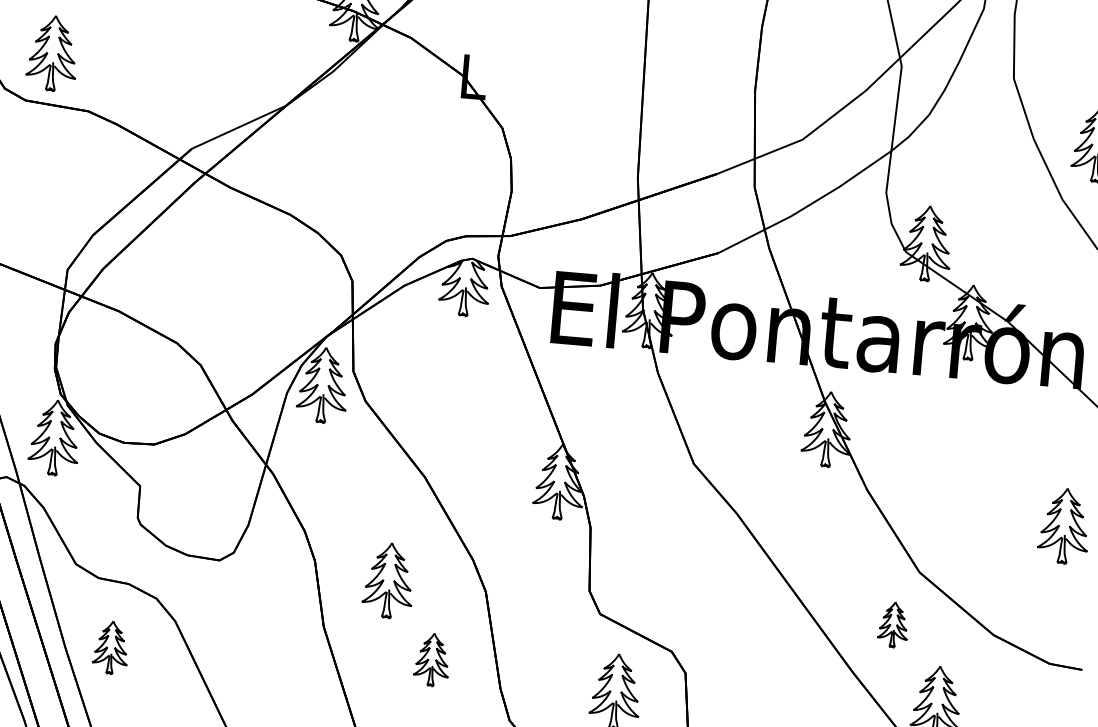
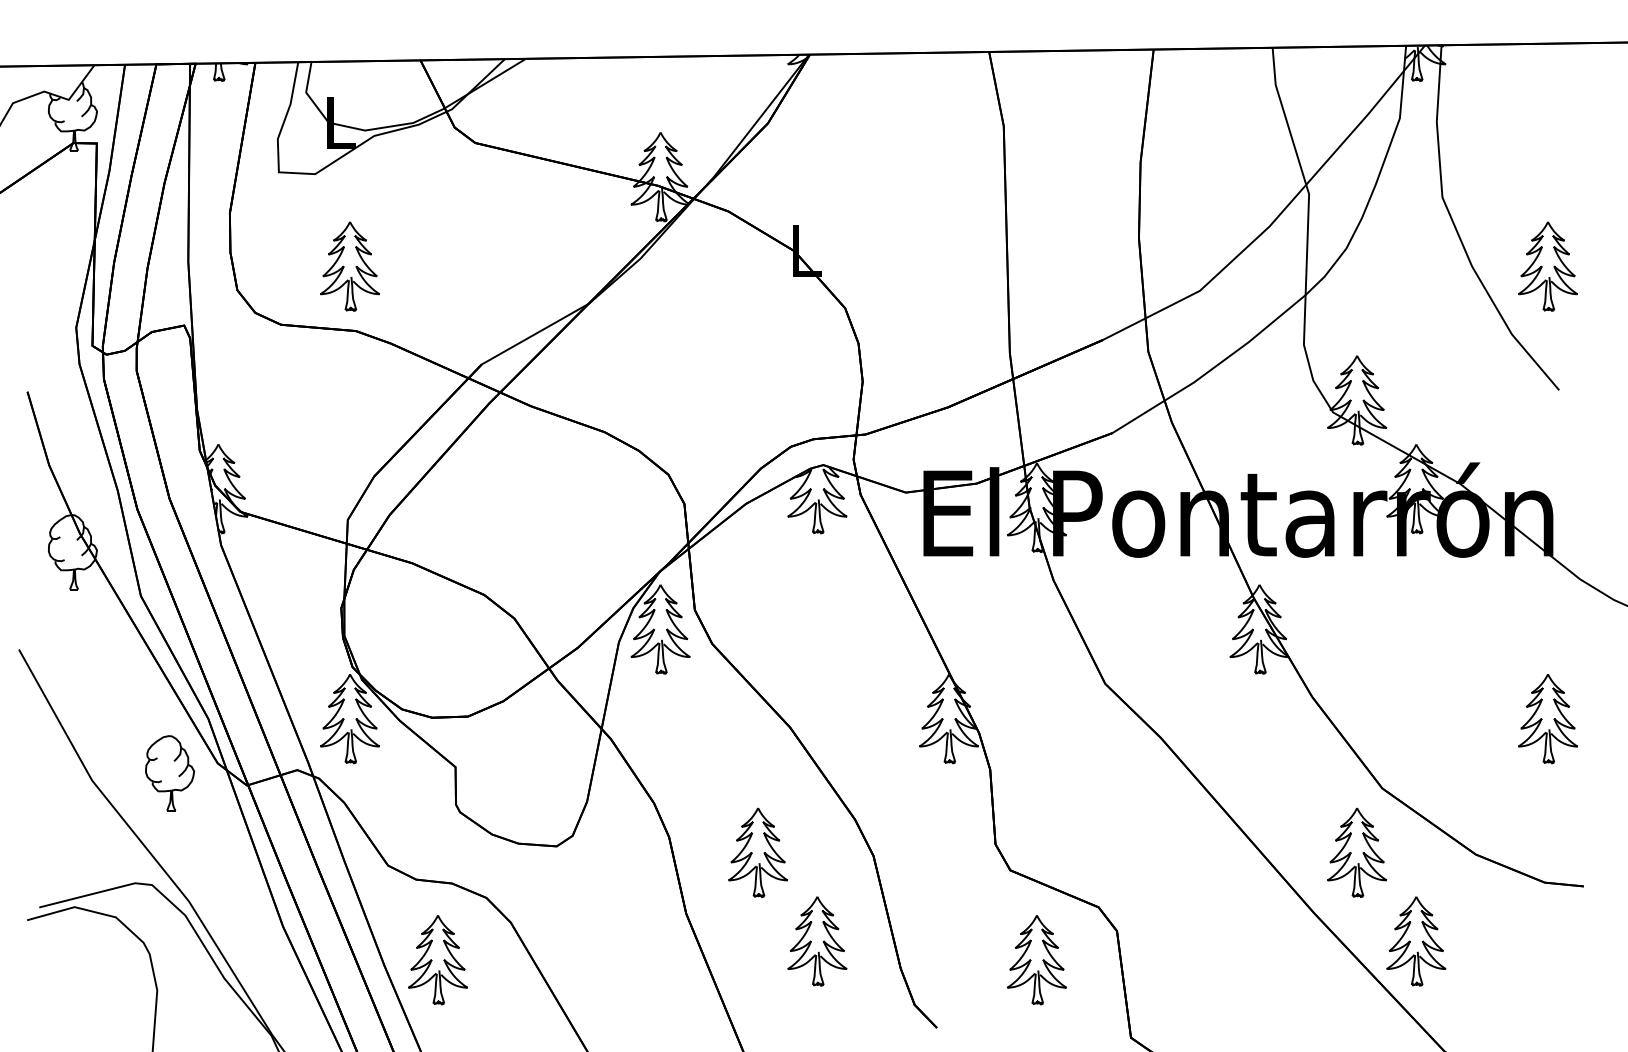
part: (52, 53) -> (349, 266), moved
part: (893, 624) -> (1356, 852), size x1.67
part: (110, 647) -> (437, 960), size x1.43
part: (432, 659) -> (817, 941), size x1.43

